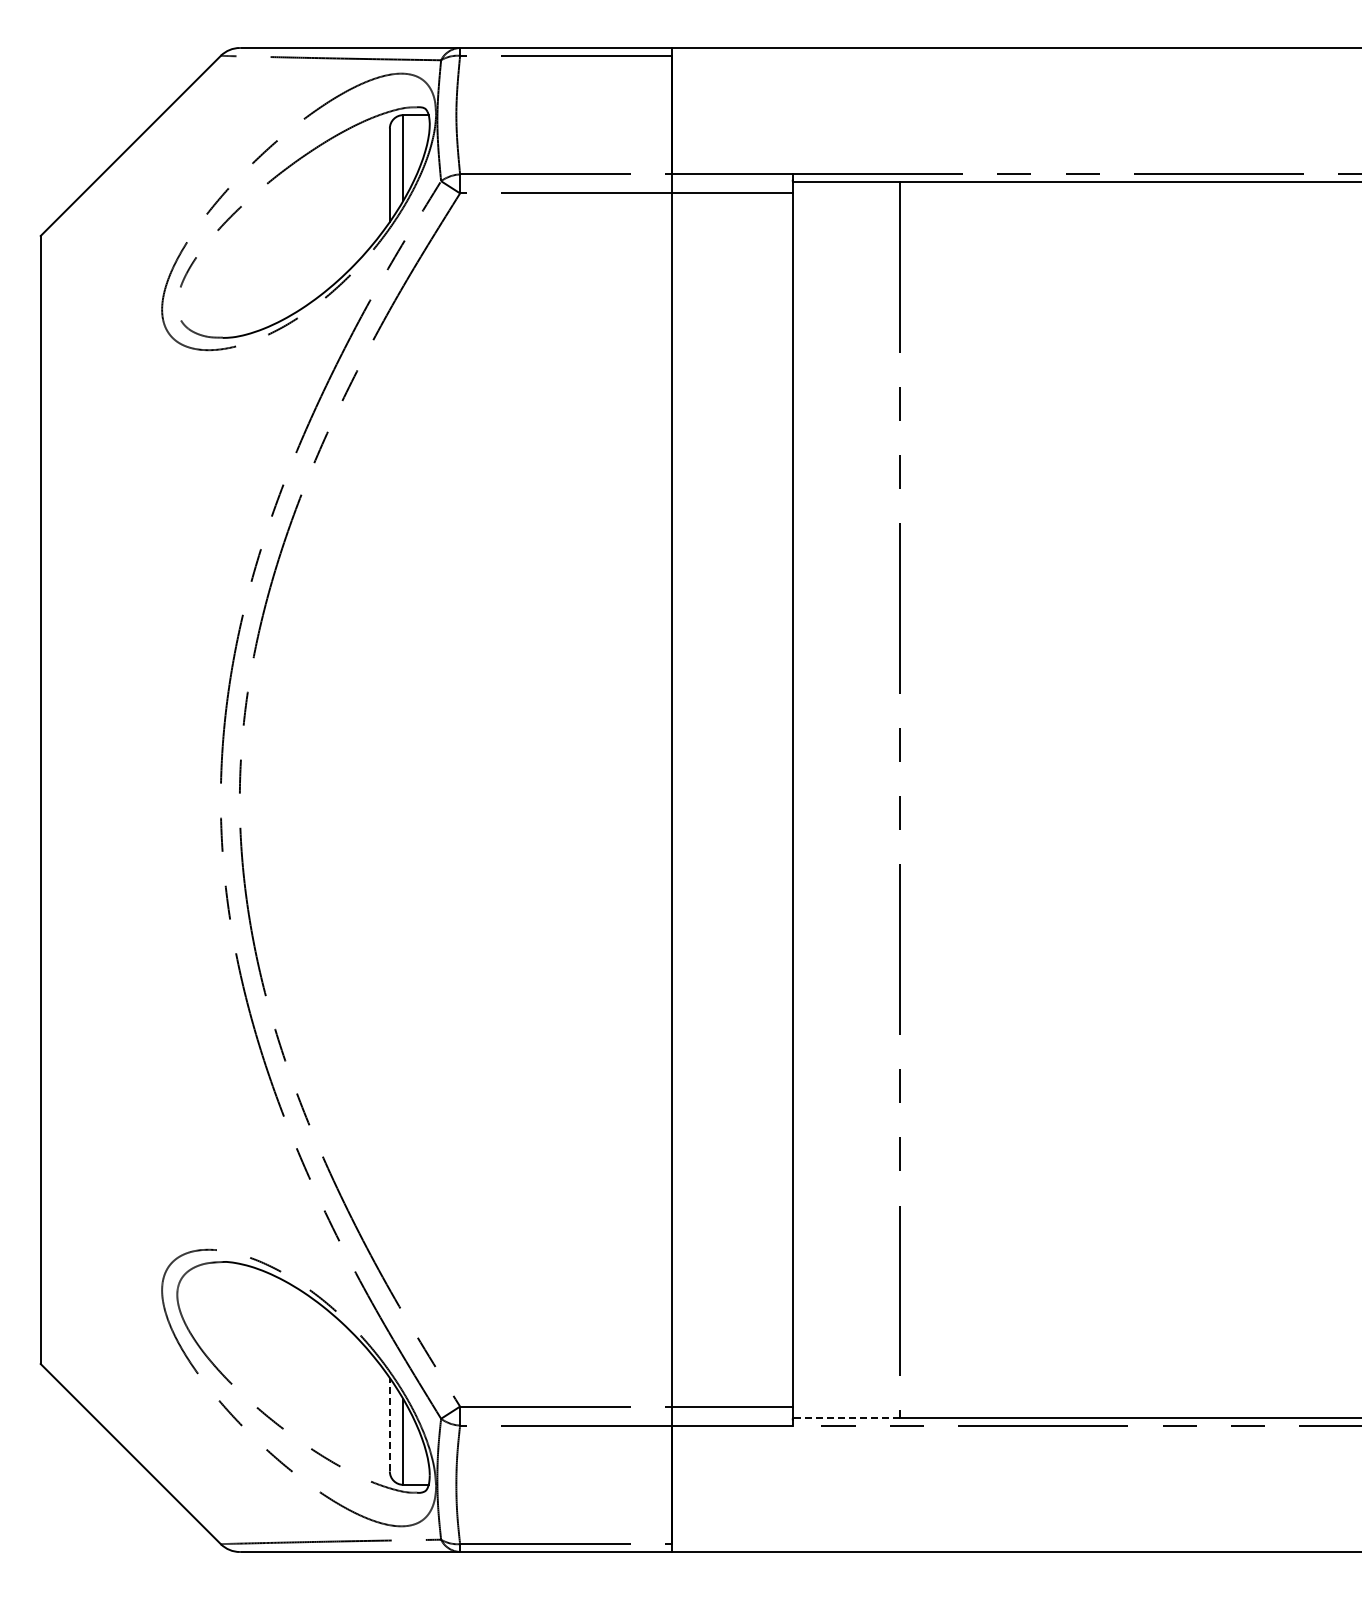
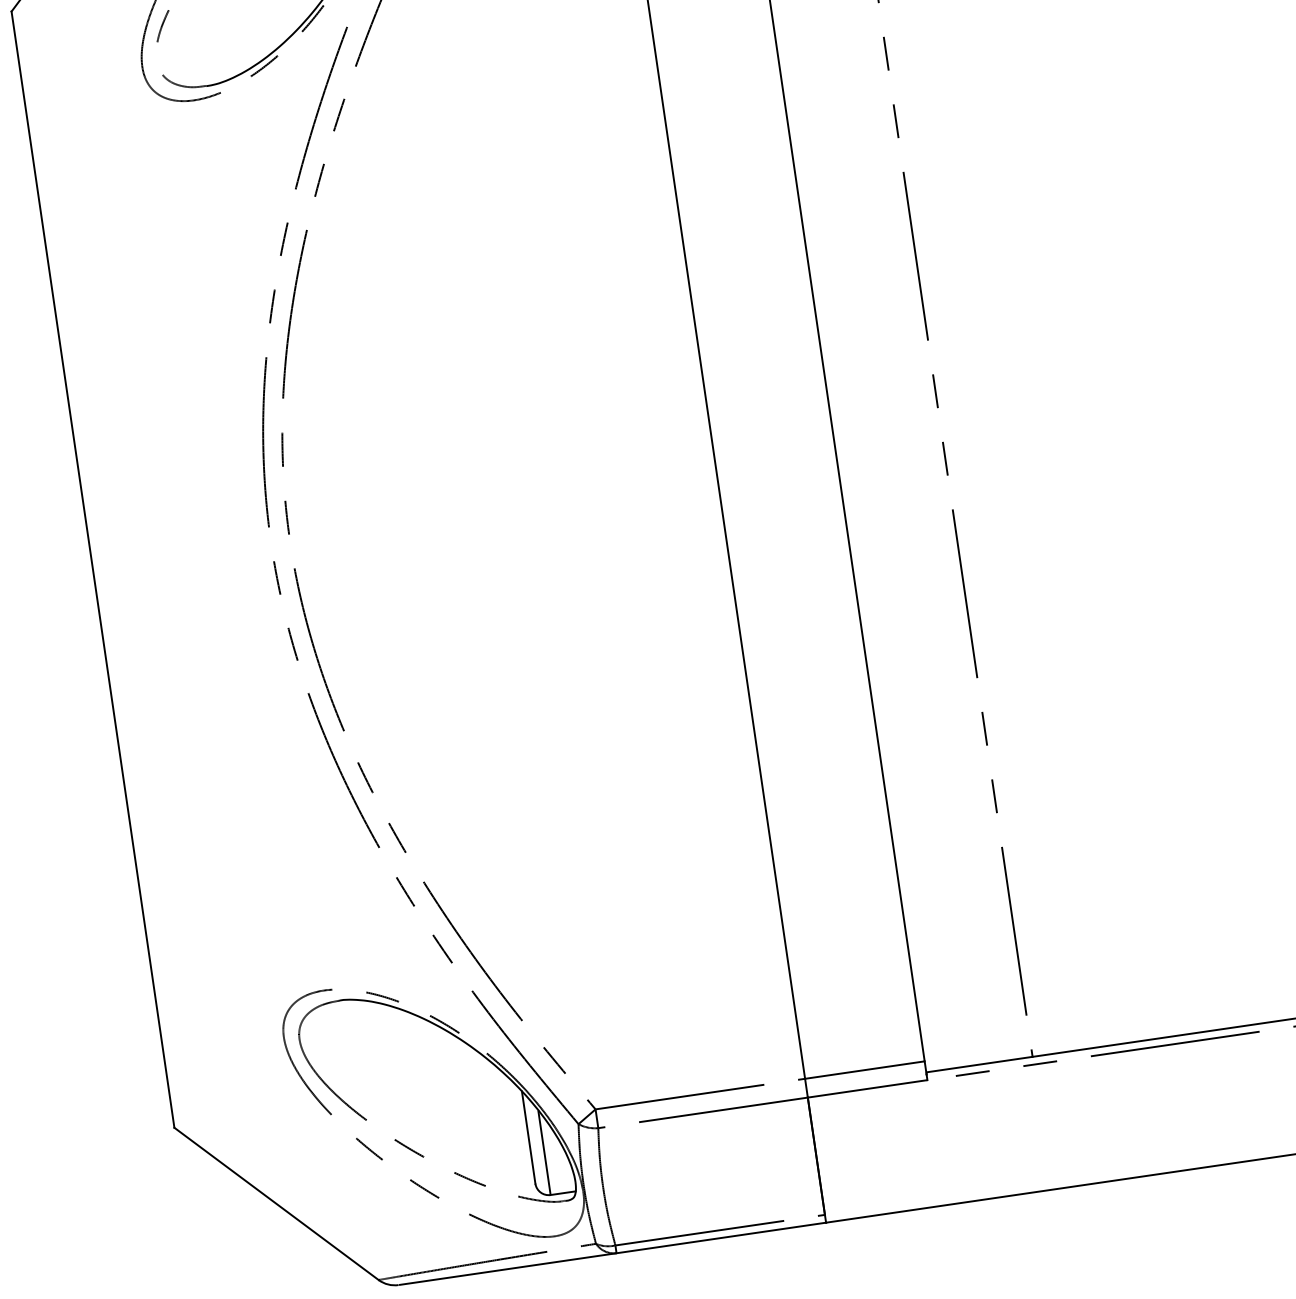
line: (846, 1417) -> (979, 1064), dashed -> solid
line: (389, 1424) -> (528, 1137), dashed -> solid

